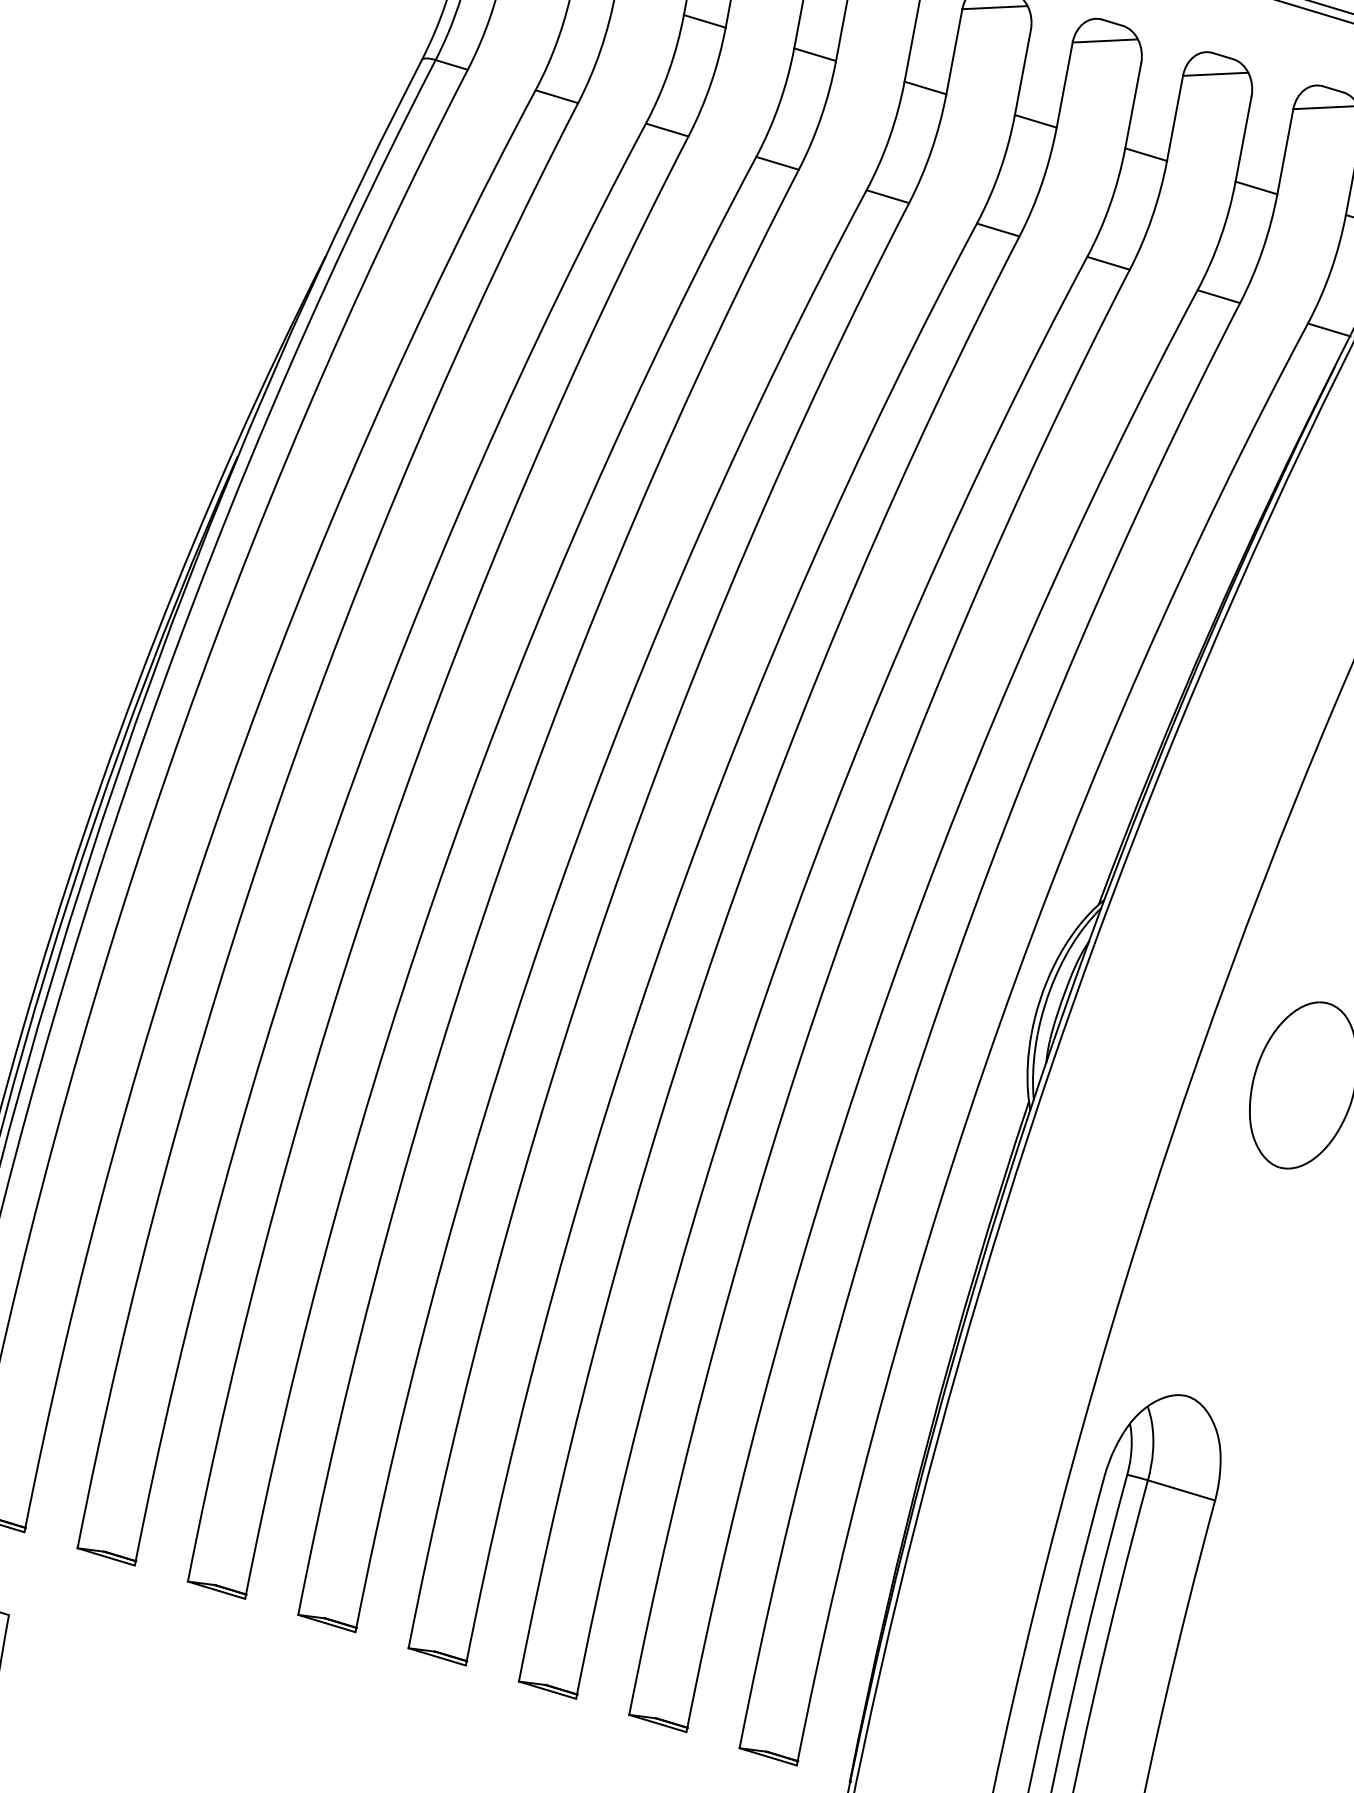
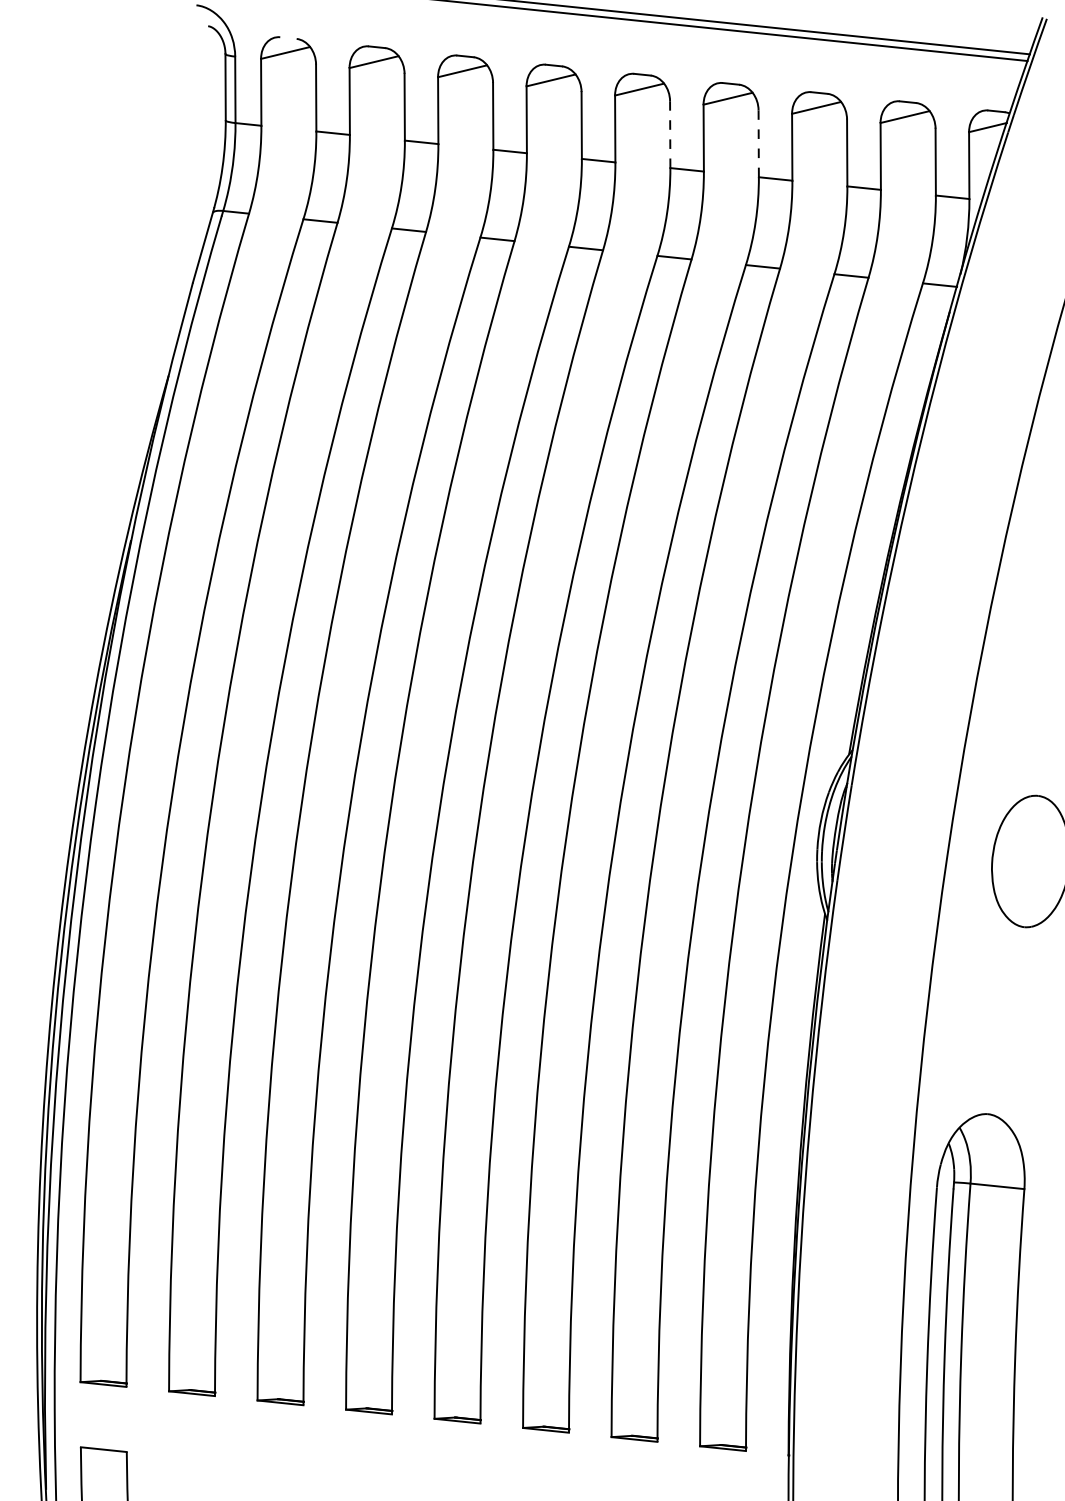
line: (1023, 72) -> (670, 134), solid -> dashed
line: (1133, 105) -> (758, 143), solid -> dashed

